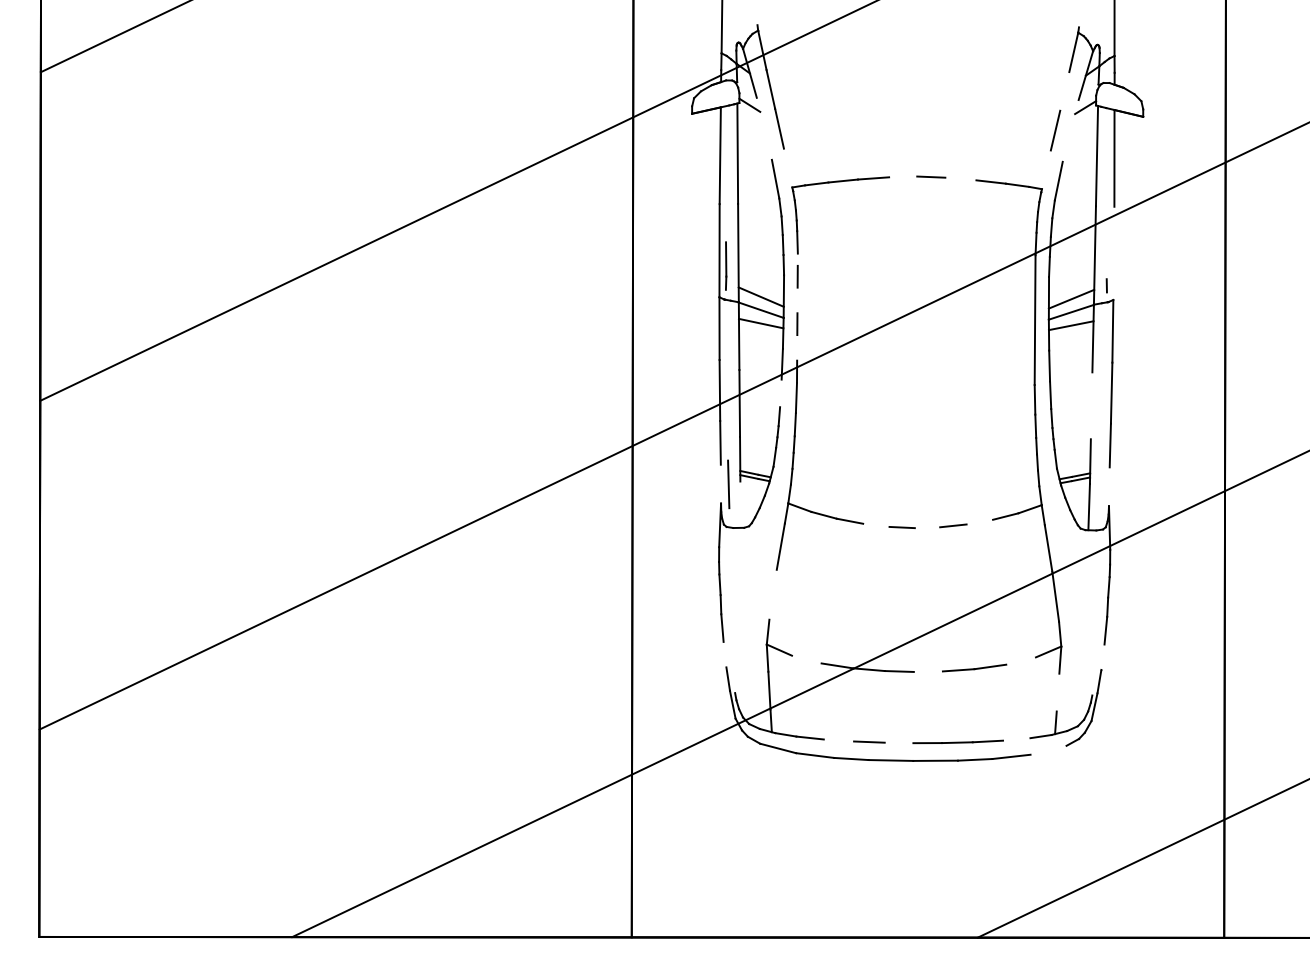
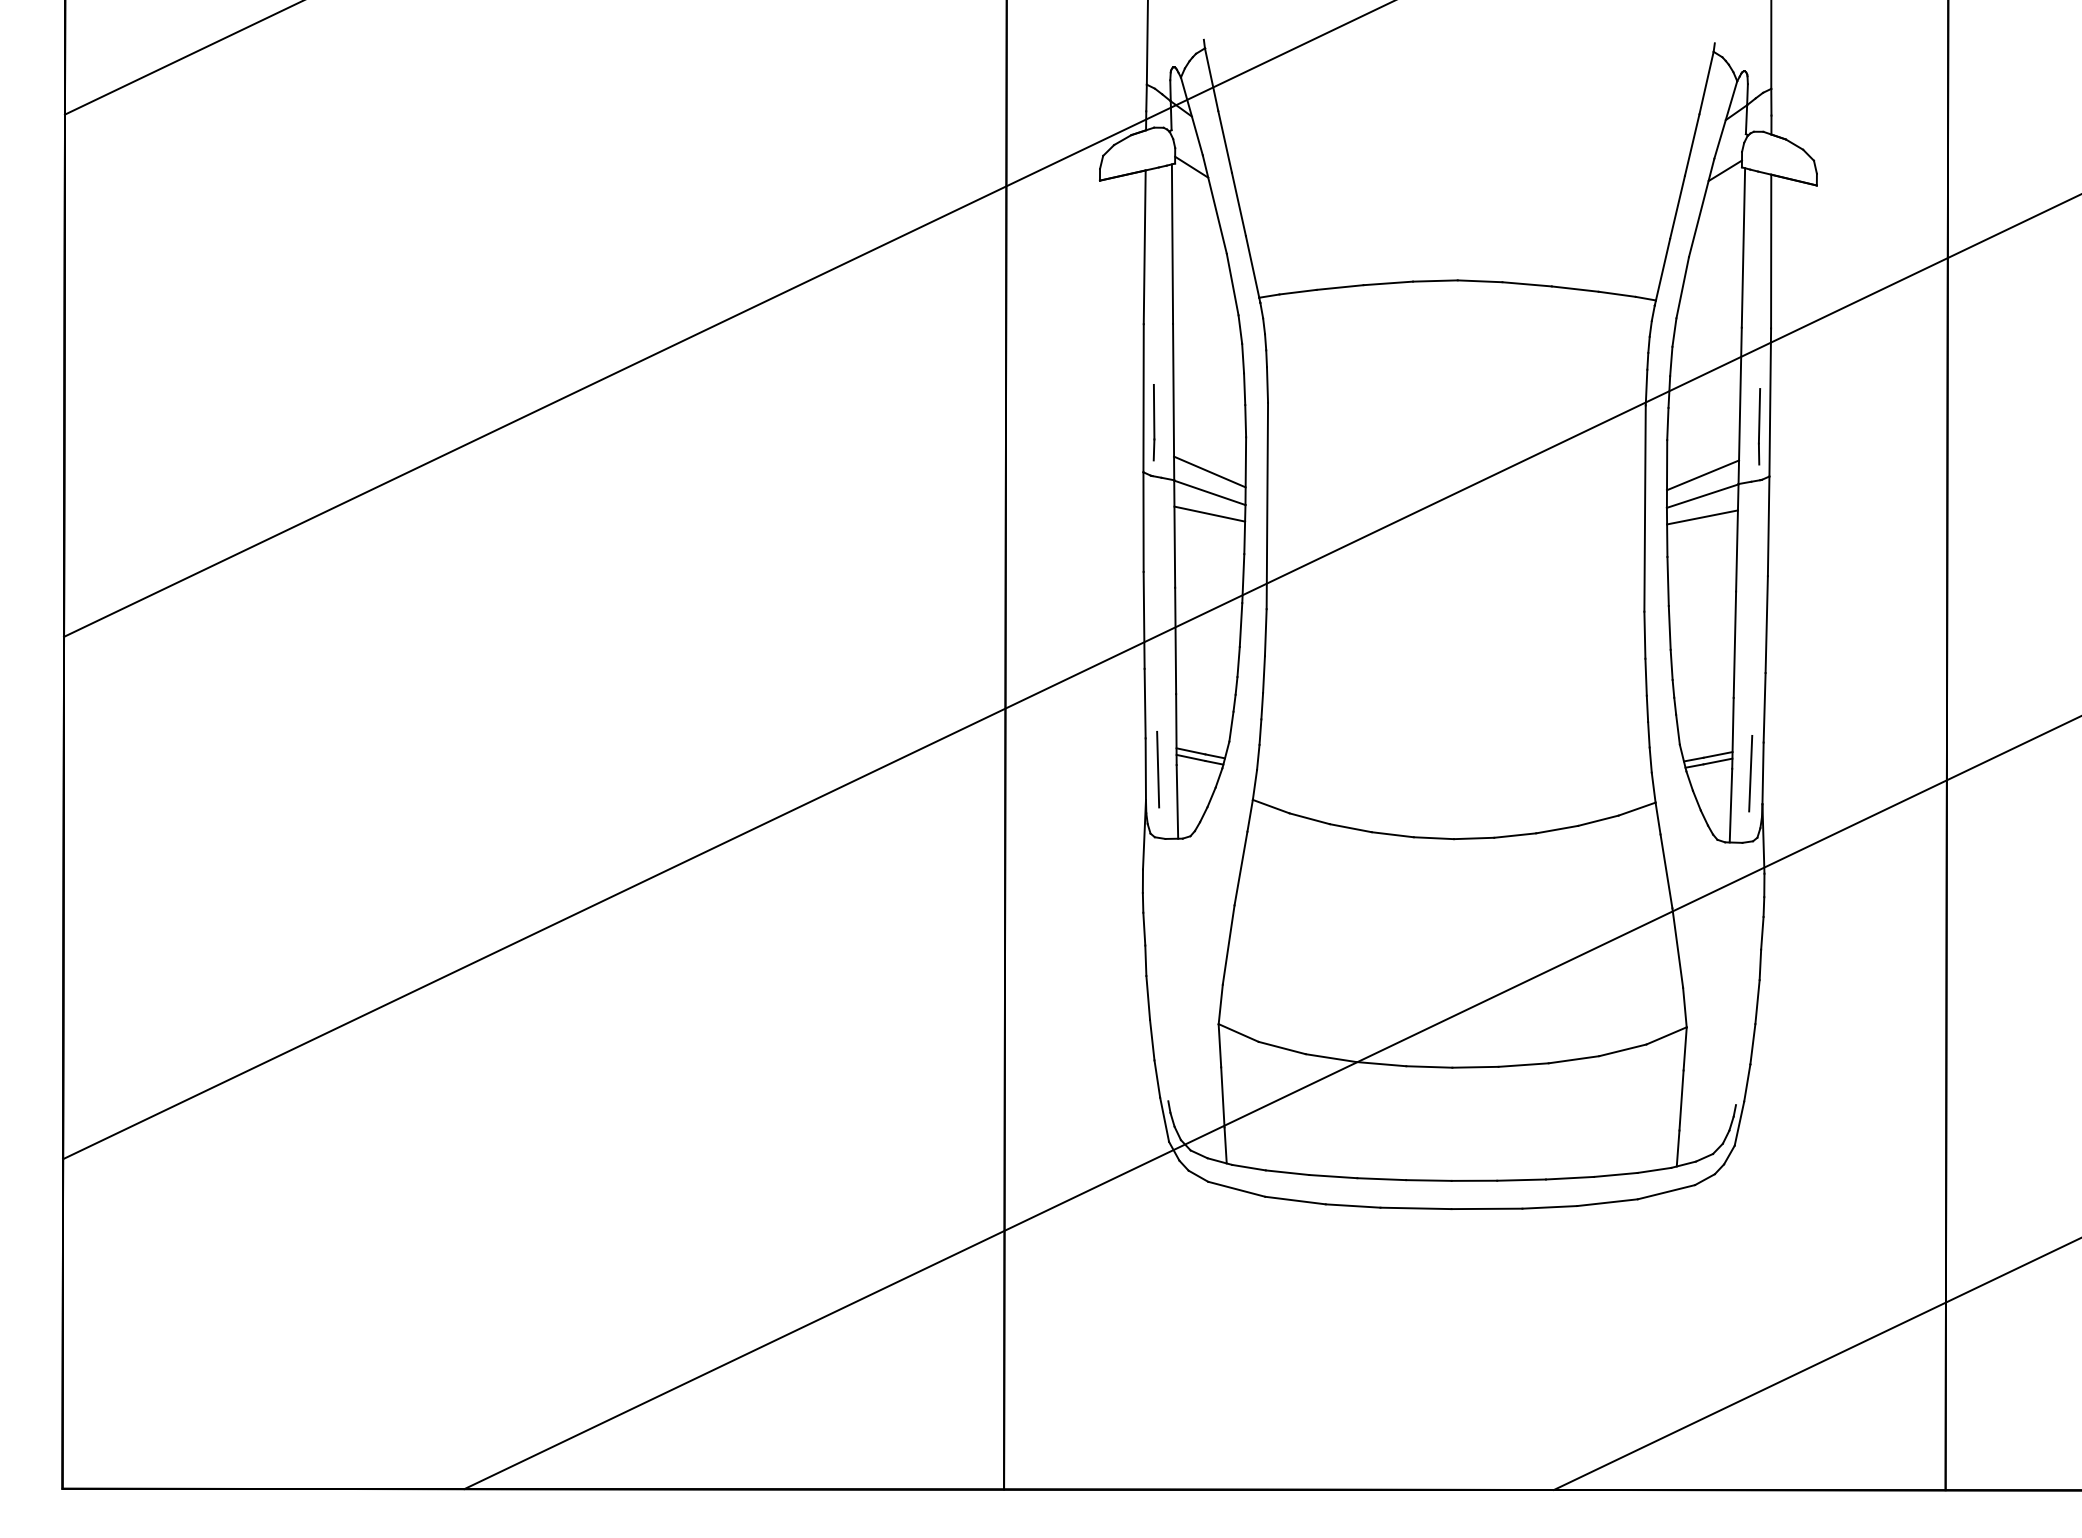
line: (1064, 91) -> (1691, 145), added
line: (763, 128) -> (1213, 204), added
line: (1070, 130) -> (1701, 207), added
line: (787, 167) -> (1251, 266), added
line: (1045, 169) -> (1661, 269), added
line: (903, 176) -> (1435, 280), added
line: (960, 178) -> (1526, 283), added
line: (1113, 252) -> (1769, 401), added
line: (1106, 261) -> (1758, 415), added
line: (797, 318) -> (1267, 505), dashed -> solid
line: (780, 393) -> (1240, 625), added
line: (1091, 405) -> (1734, 644), added
line: (720, 483) -> (1145, 768), added
line: (1101, 486) -> (1750, 772), added
line: (1108, 486) -> (1761, 772), added
line: (740, 504) -> (1176, 801), added
line: (979, 521) -> (1556, 828), added
line: (876, 524) -> (1393, 833), added
line: (927, 527) -> (1474, 838), added
line: (772, 594) -> (1227, 944), added
line: (724, 654) -> (1151, 1039), added
line: (1102, 656) -> (1752, 1043), added
line: (806, 659) -> (1281, 1047), added
line: (1020, 660) -> (1621, 1049), added
line: (927, 671) -> (1474, 1066), added
line: (1057, 692) -> (1680, 1100), added
line: (1016, 739) -> (1615, 1175), added
line: (838, 740) -> (1332, 1176), added
line: (898, 742) -> (1427, 1179), added
line: (1048, 749) -> (1666, 1190), added

